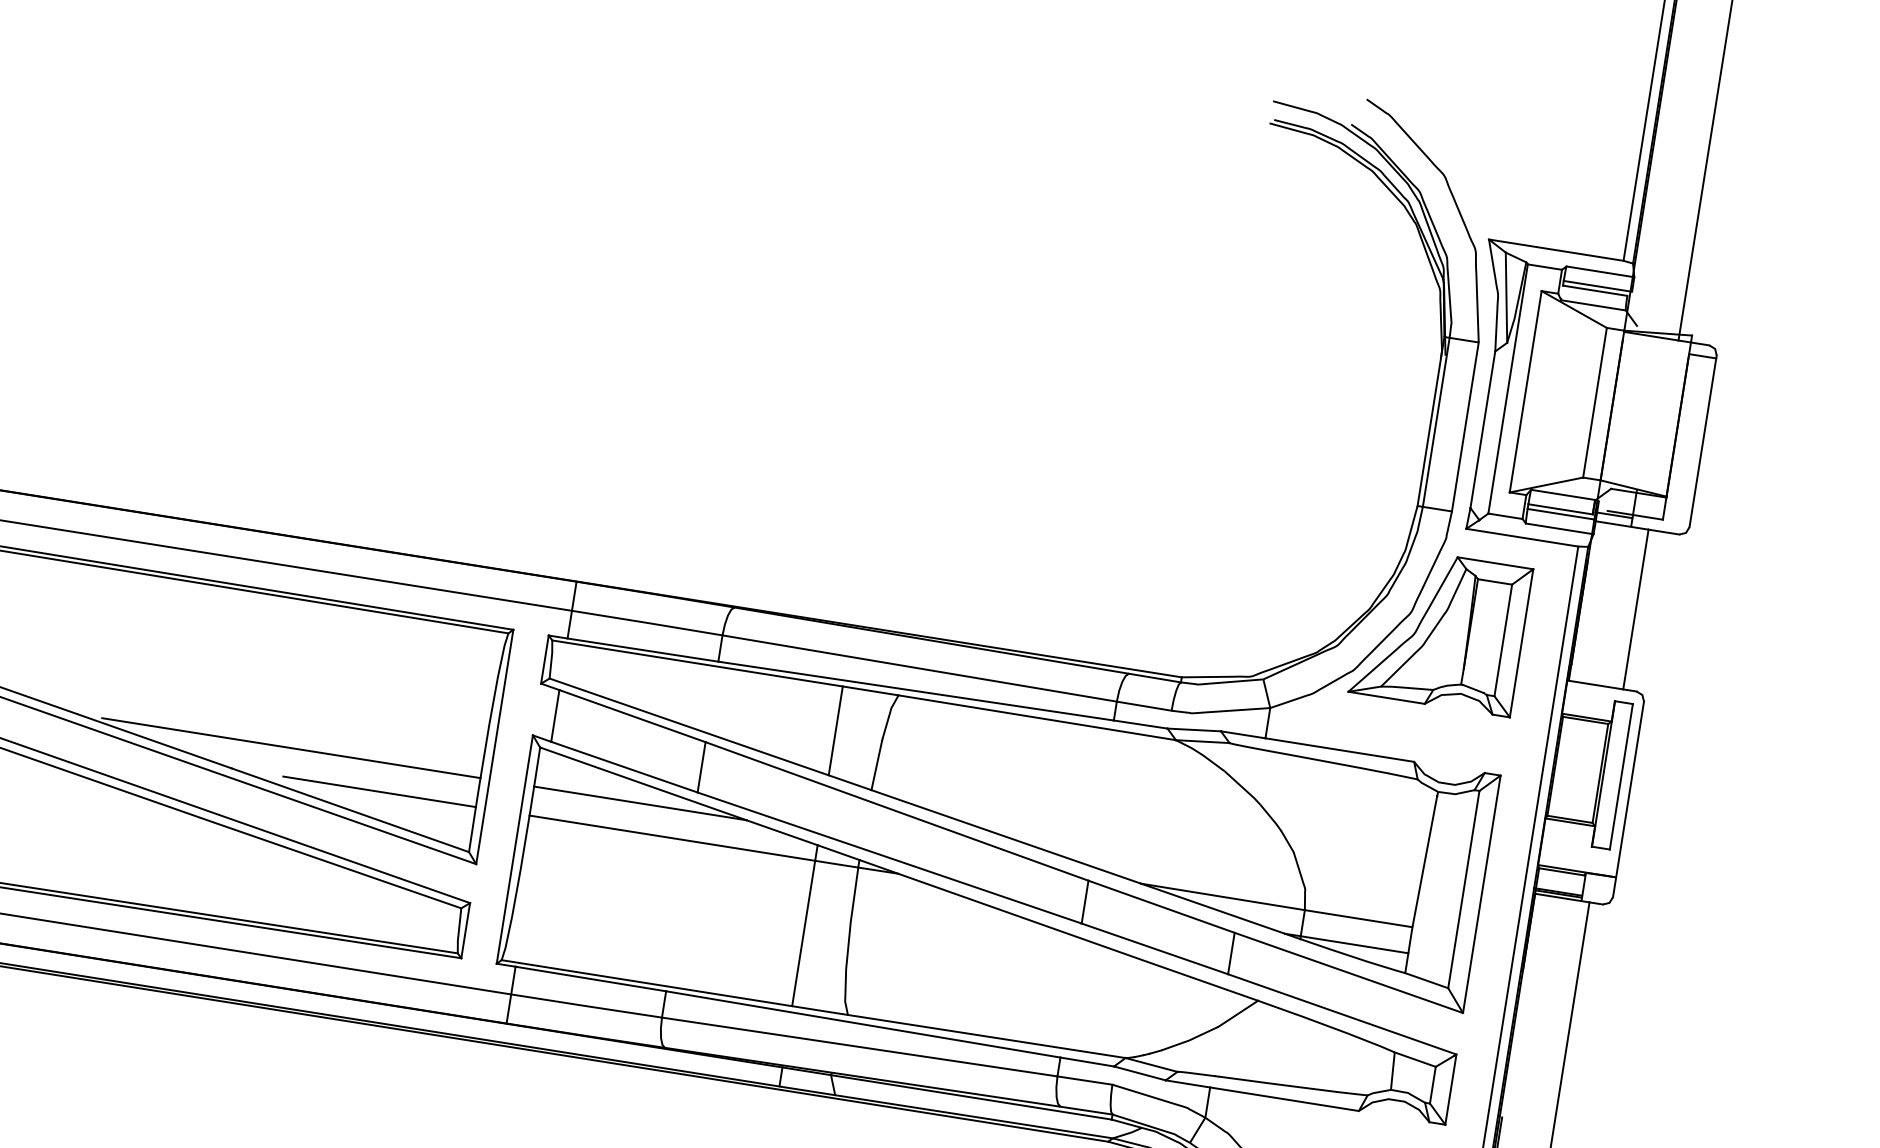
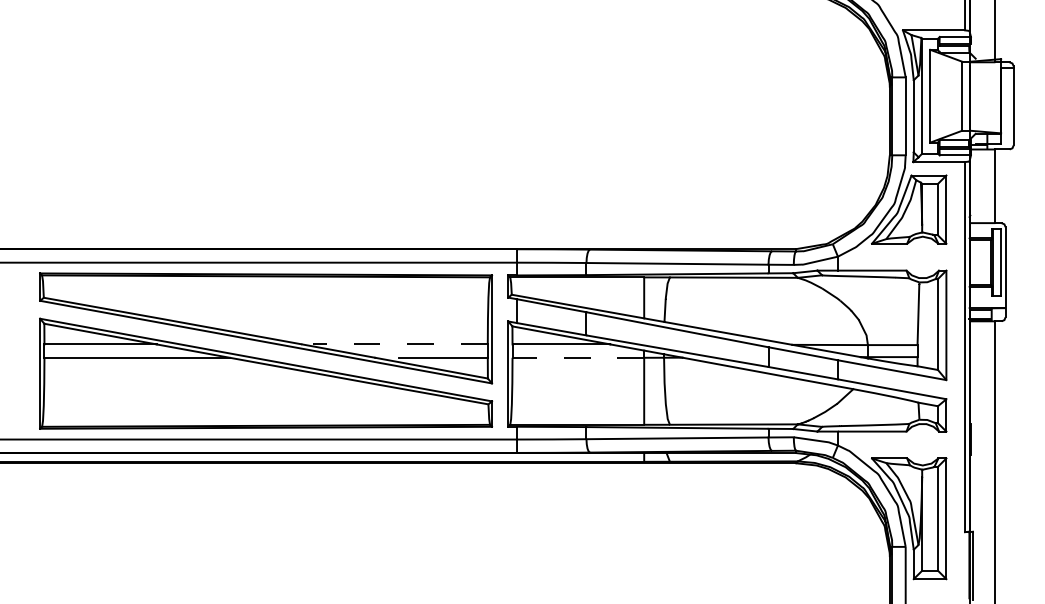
line: (291, 748) -> (400, 344), solid -> dashed
line: (672, 837) -> (578, 357), solid -> dashed

